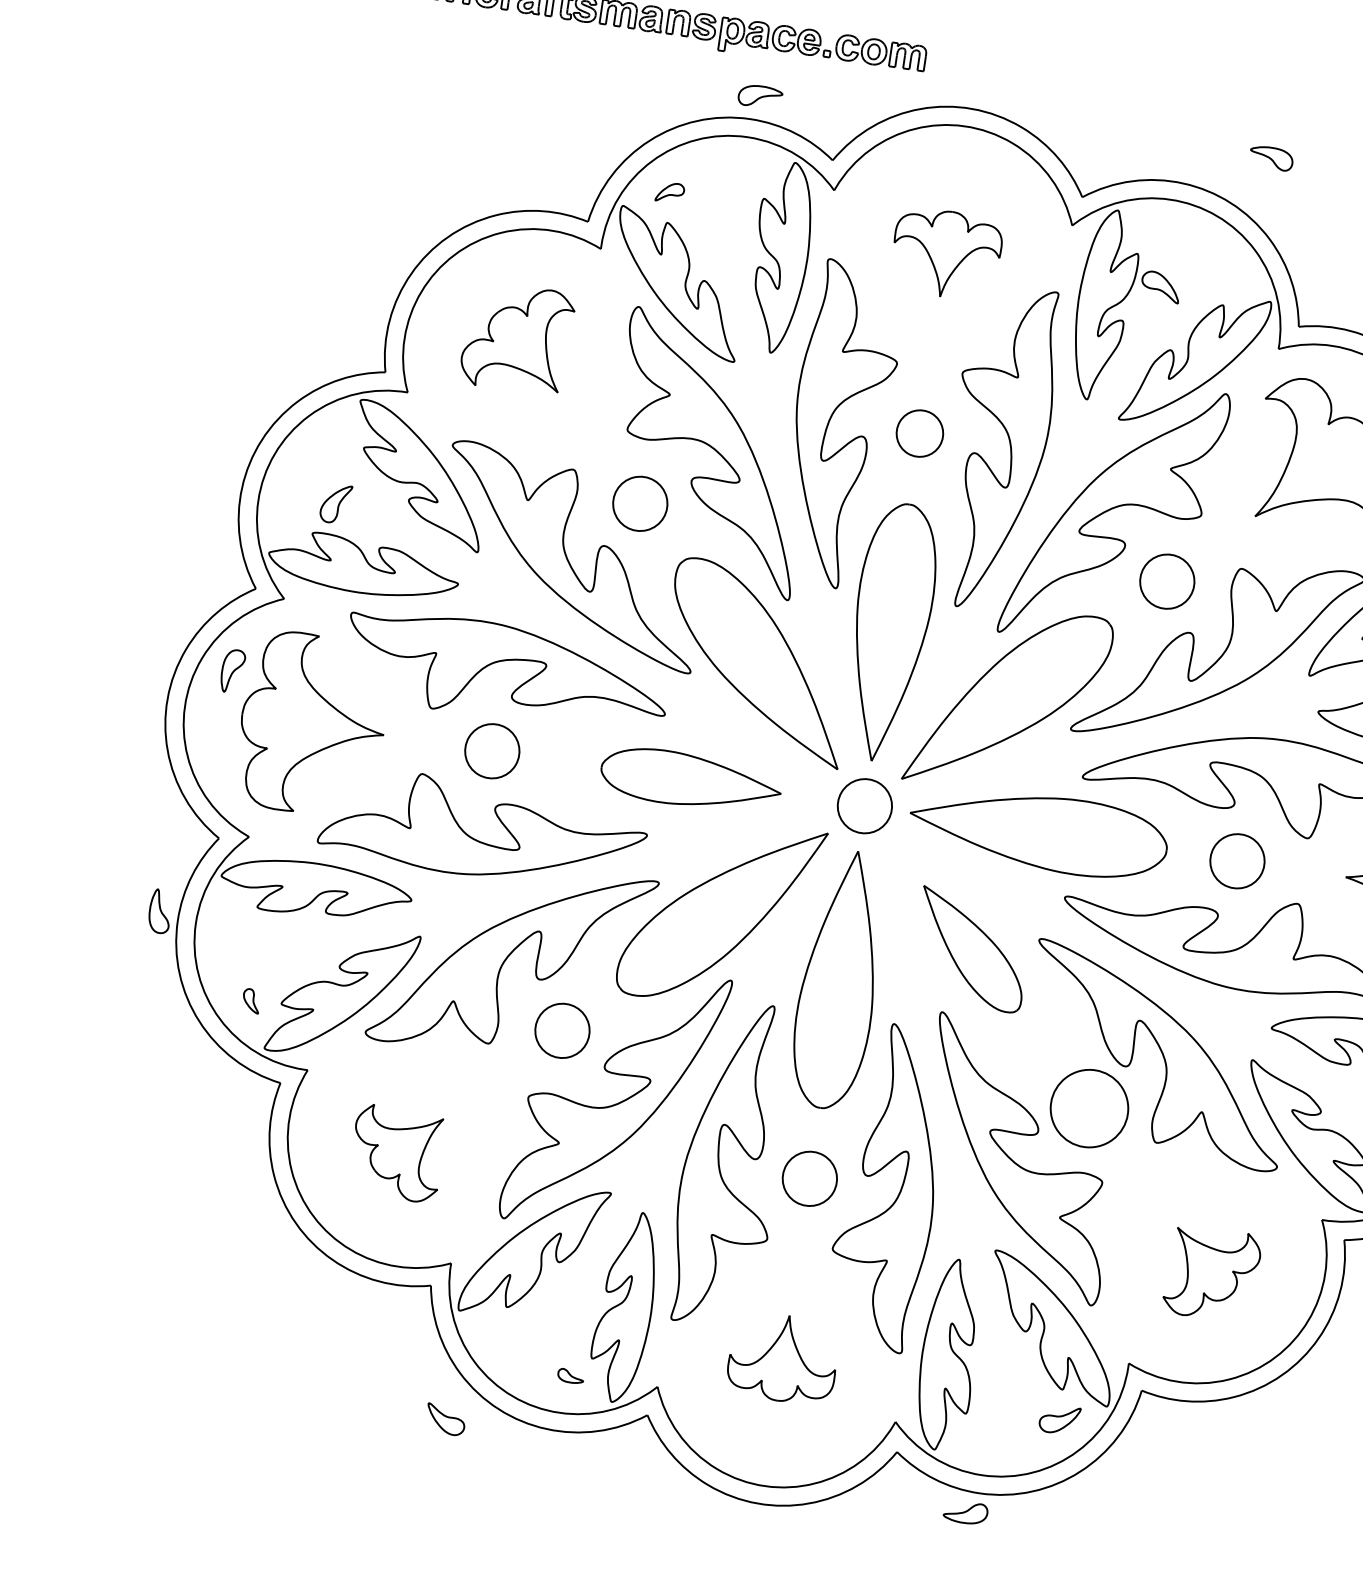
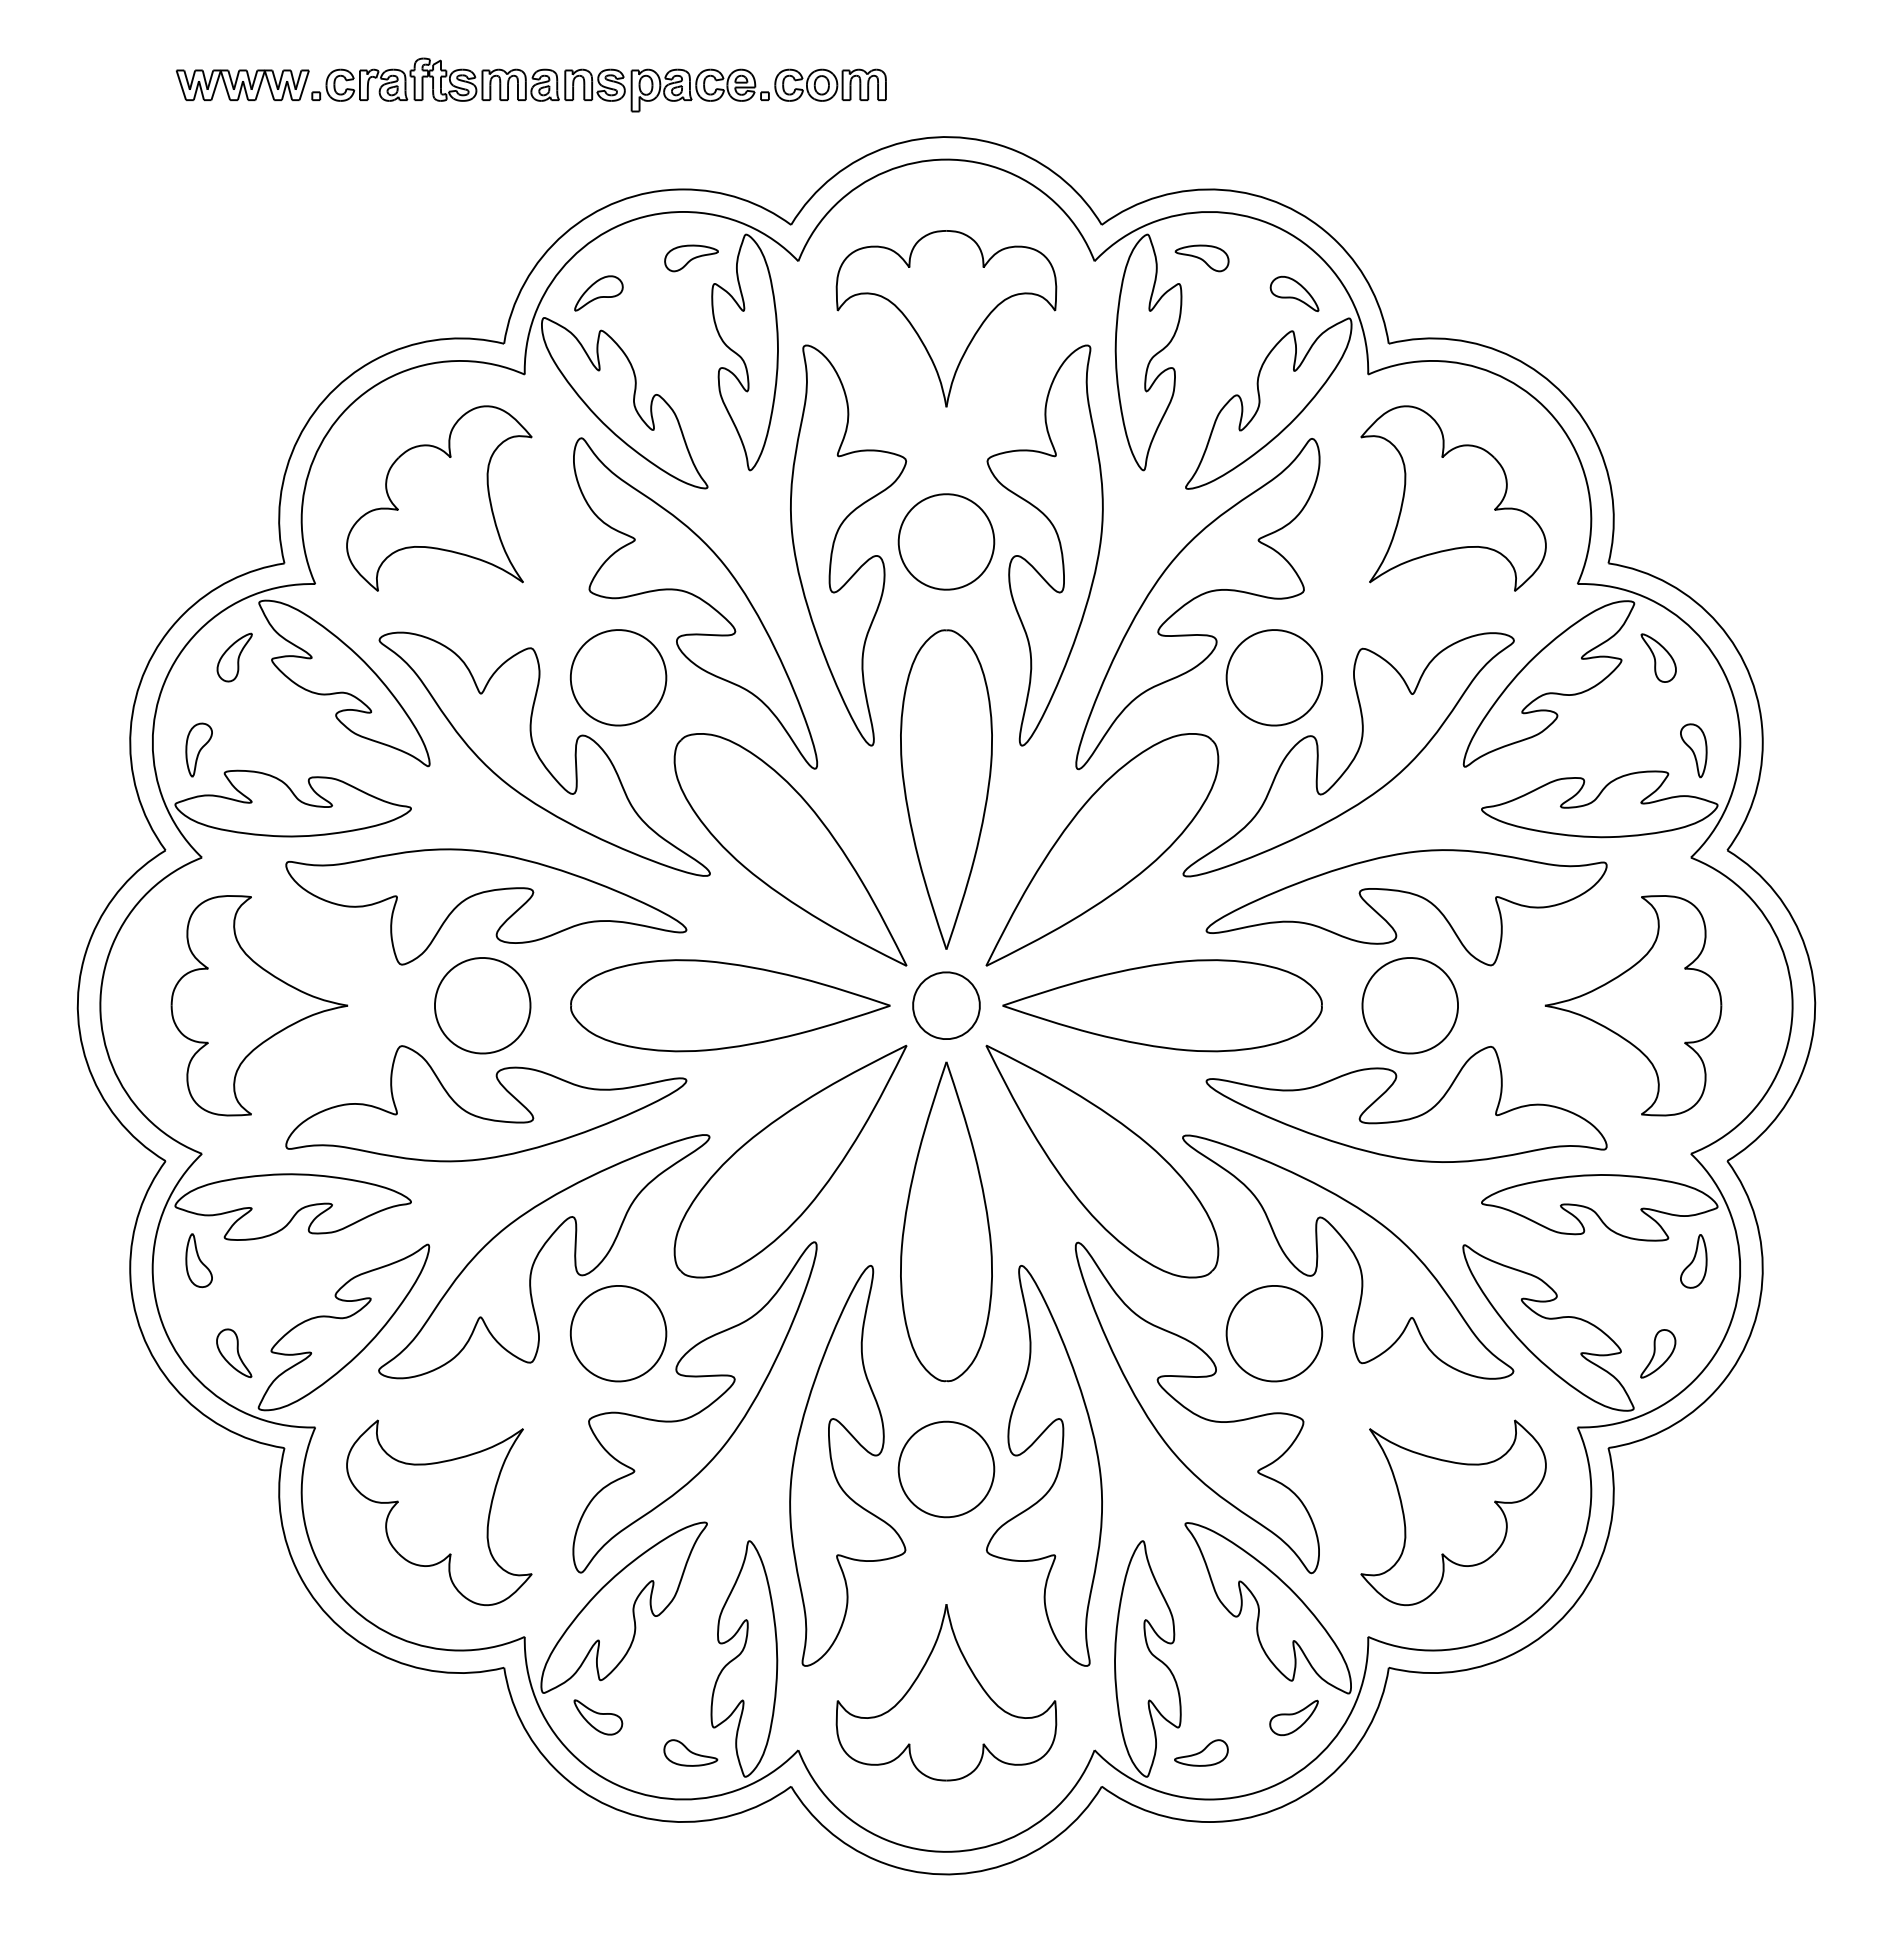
part: (760, 96) -> (691, 258), moved
part: (1270, 158) -> (1201, 258), moved
part: (669, 192) -> (598, 293), size x1.43
part: (946, 254) -> (946, 318), size x1.67
part: (1160, 286) -> (1294, 293), moved
part: (517, 338) -> (439, 498), size x1.43
part: (919, 433) -> (946, 541), size x1.67
part: (335, 503) -> (234, 657), moved
part: (640, 503) -> (618, 677), size x1.43
part: (1167, 581) -> (1274, 677), size x1.43
part: (232, 670) -> (198, 749), moved
part: (492, 750) -> (482, 1005), size x1.43
part: (691, 780) -> (730, 1005), size x1.43
part: (1236, 860) -> (1409, 1005), size x1.43
part: (159, 911) -> (198, 1260), moved
part: (971, 949) -> (1102, 1161), size x1.67
part: (251, 1001) -> (234, 1353), size x1.67
part: (562, 1030) -> (618, 1333), size x1.43
part: (397, 1153) -> (439, 1512), size x1.67
part: (809, 1178) -> (946, 1469), size x1.43
part: (1212, 1273) -> (1453, 1512), size x1.67
part: (783, 1358) -> (946, 1692), size x1.67
part: (570, 1375) -> (690, 1752), size x1.67
part: (445, 1419) -> (598, 1717), moved
part: (965, 1512) -> (1201, 1752), moved

